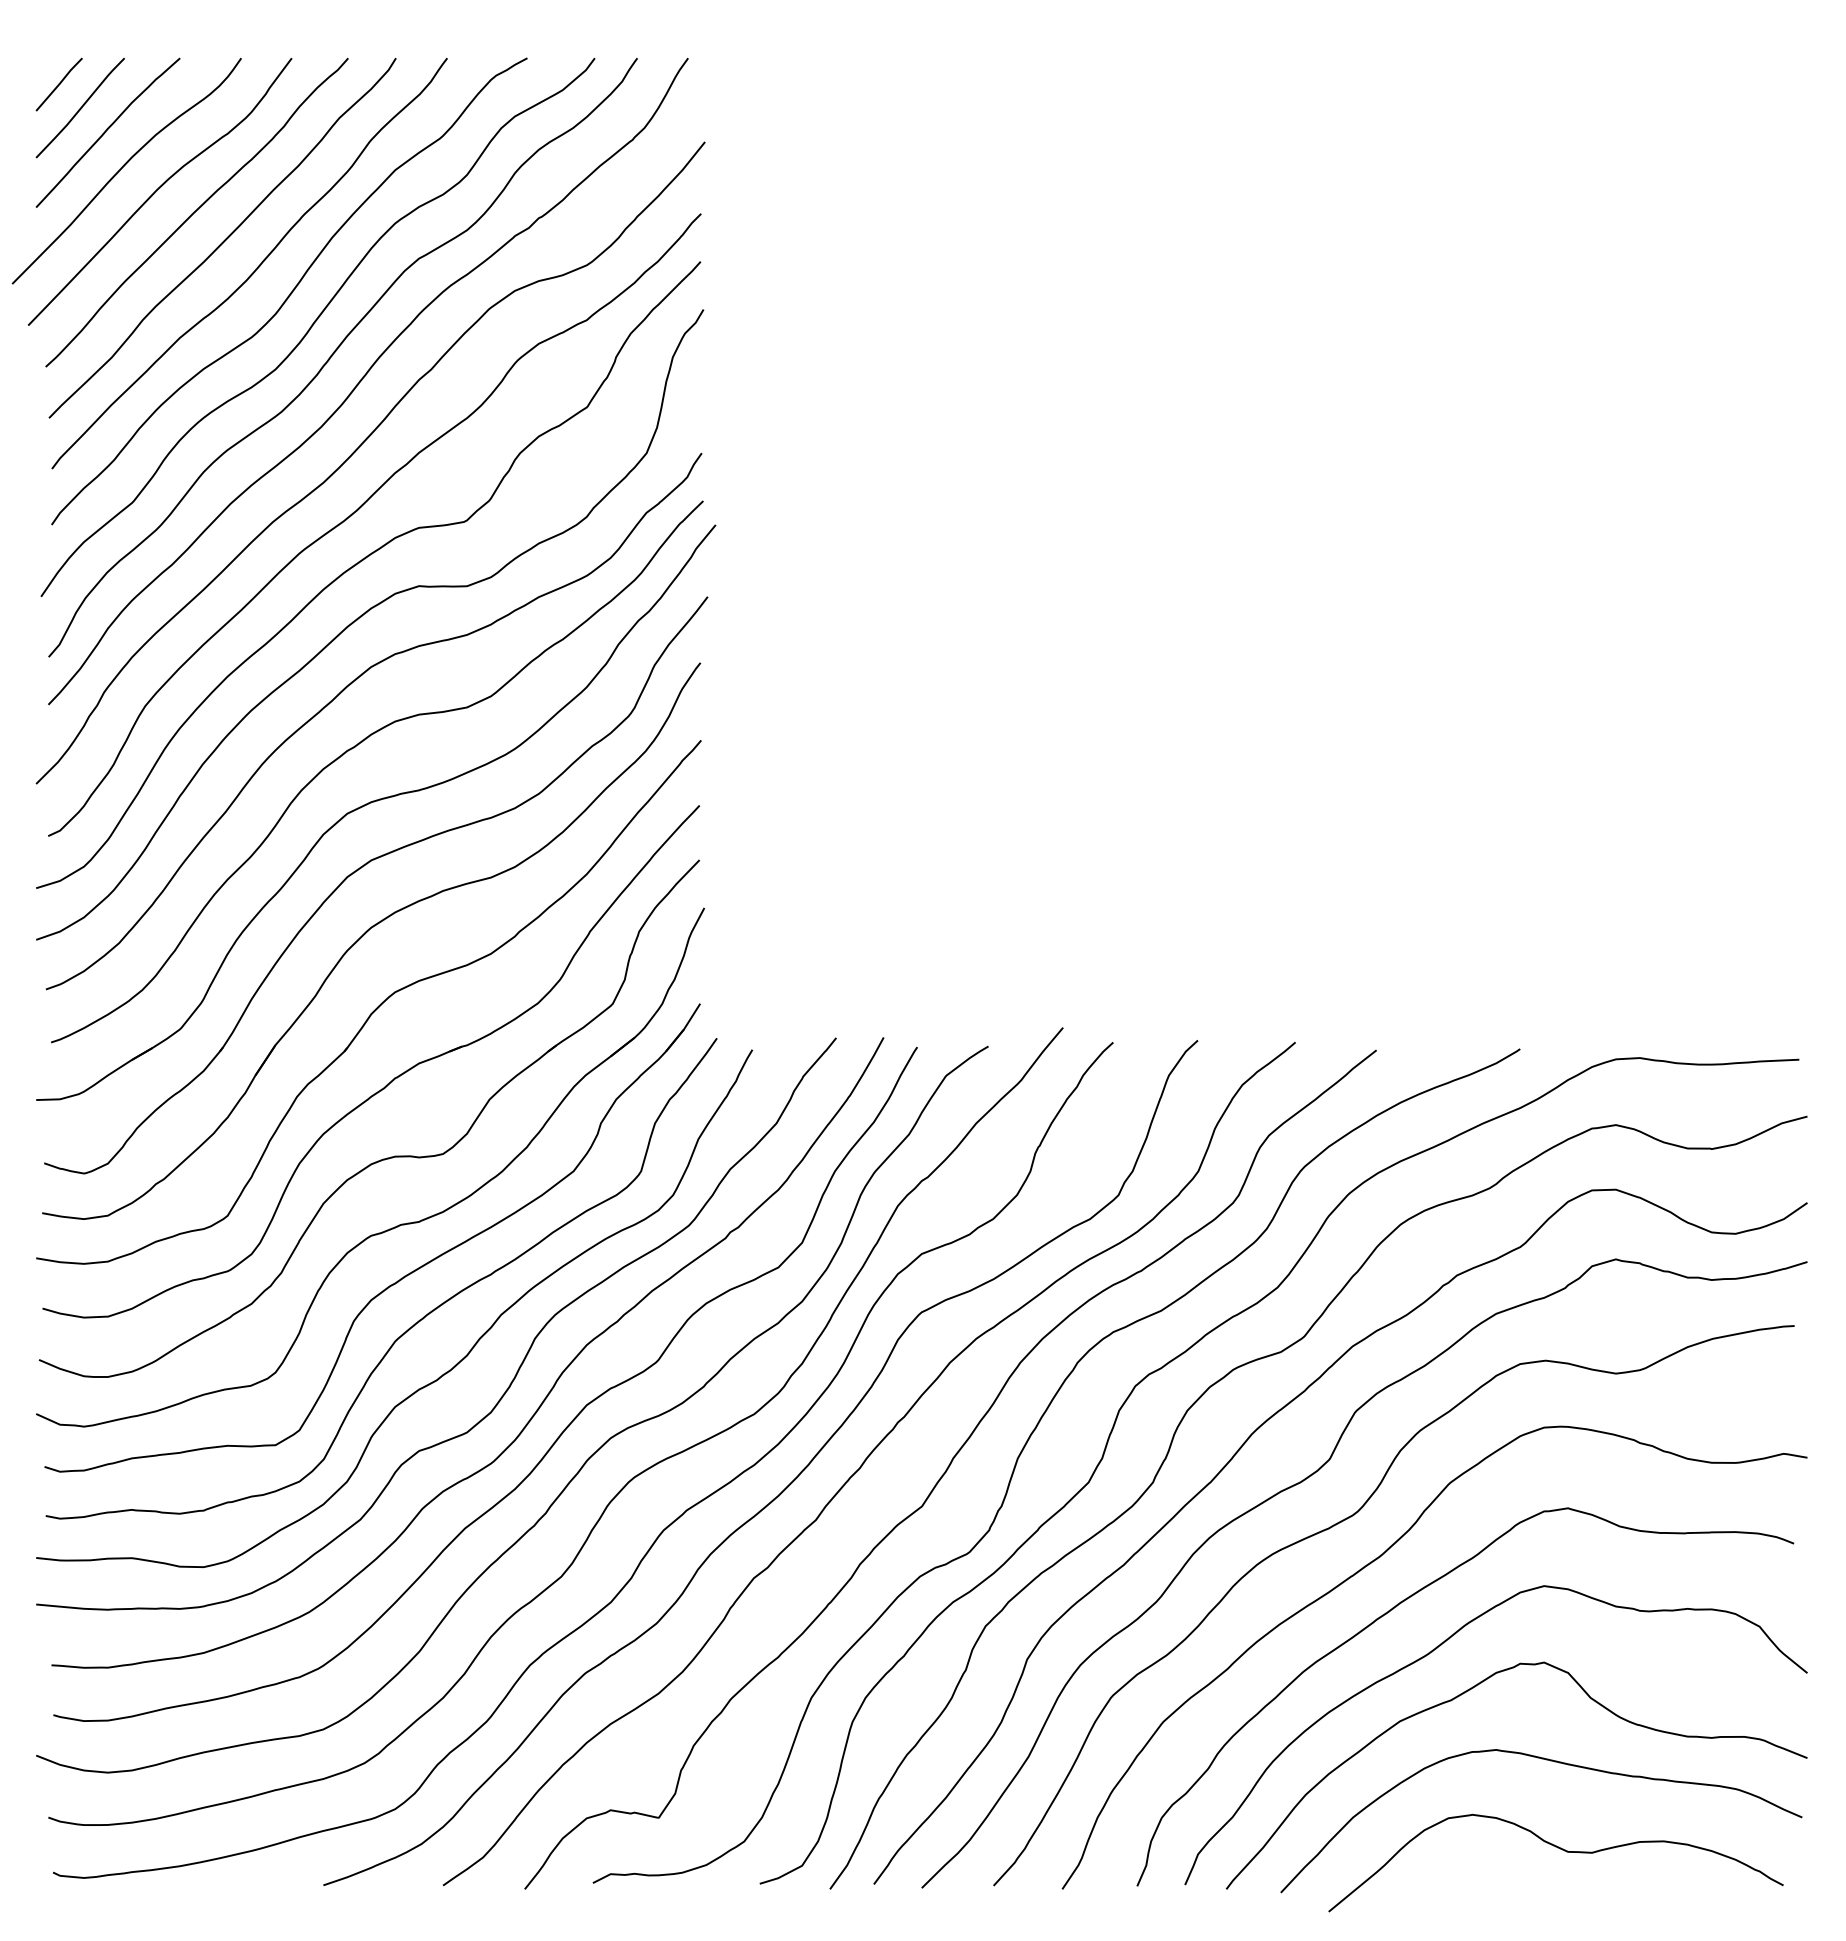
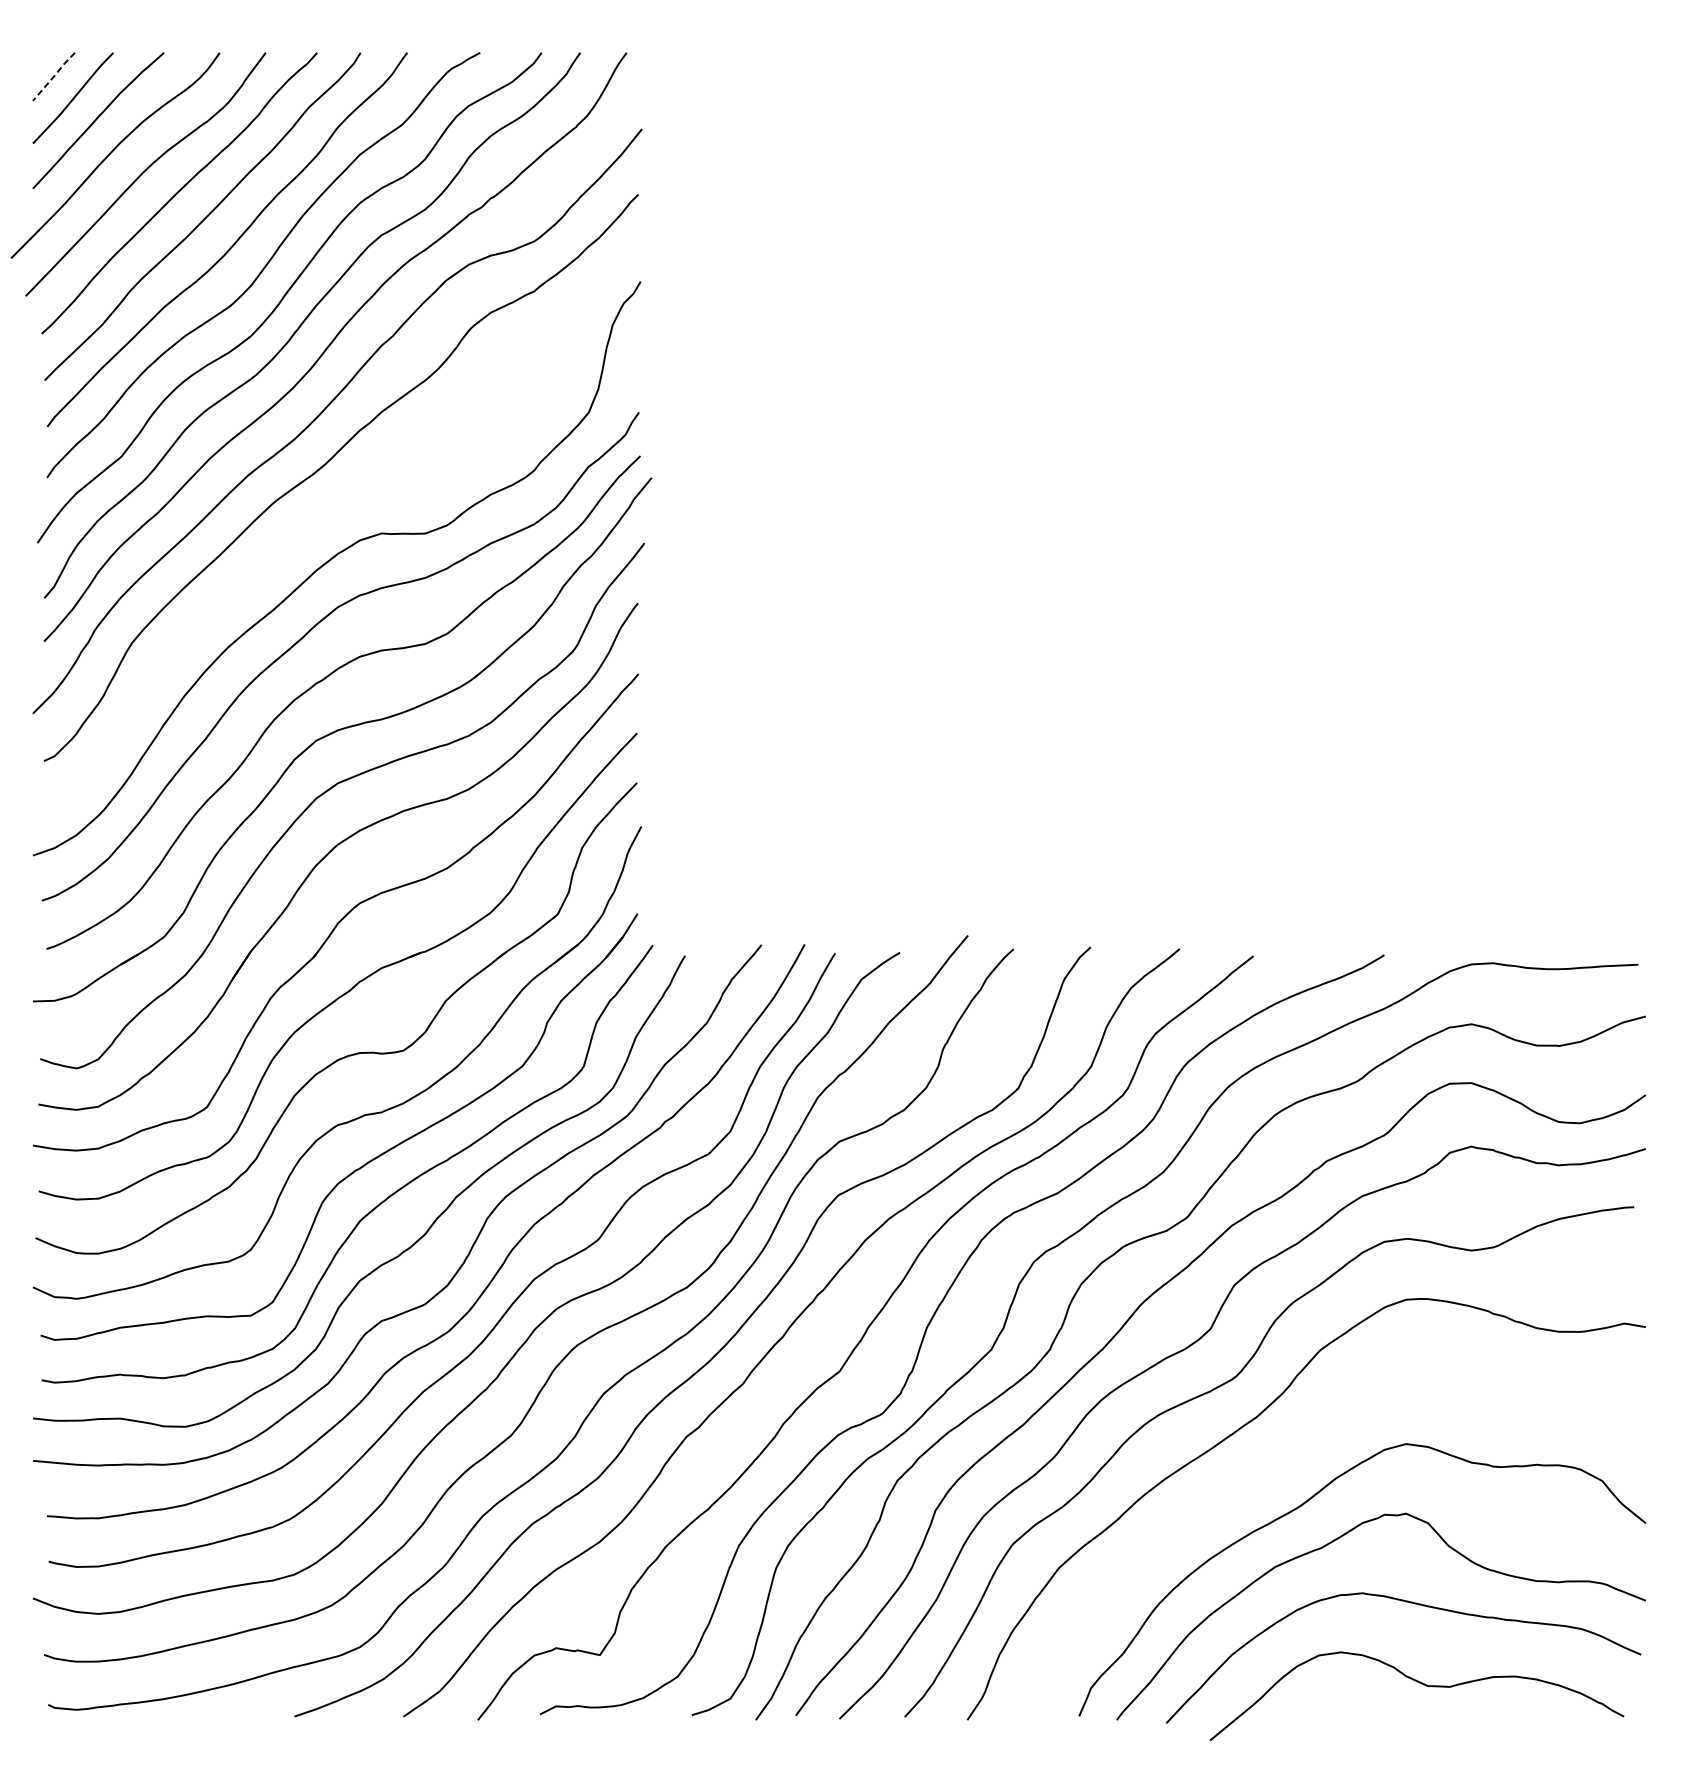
line: (59, 84) -> (54, 76), solid -> dashed
curve: (359, 563) -> (327, 512), removed
curve: (1403, 1602) -> (1278, 1458), removed

